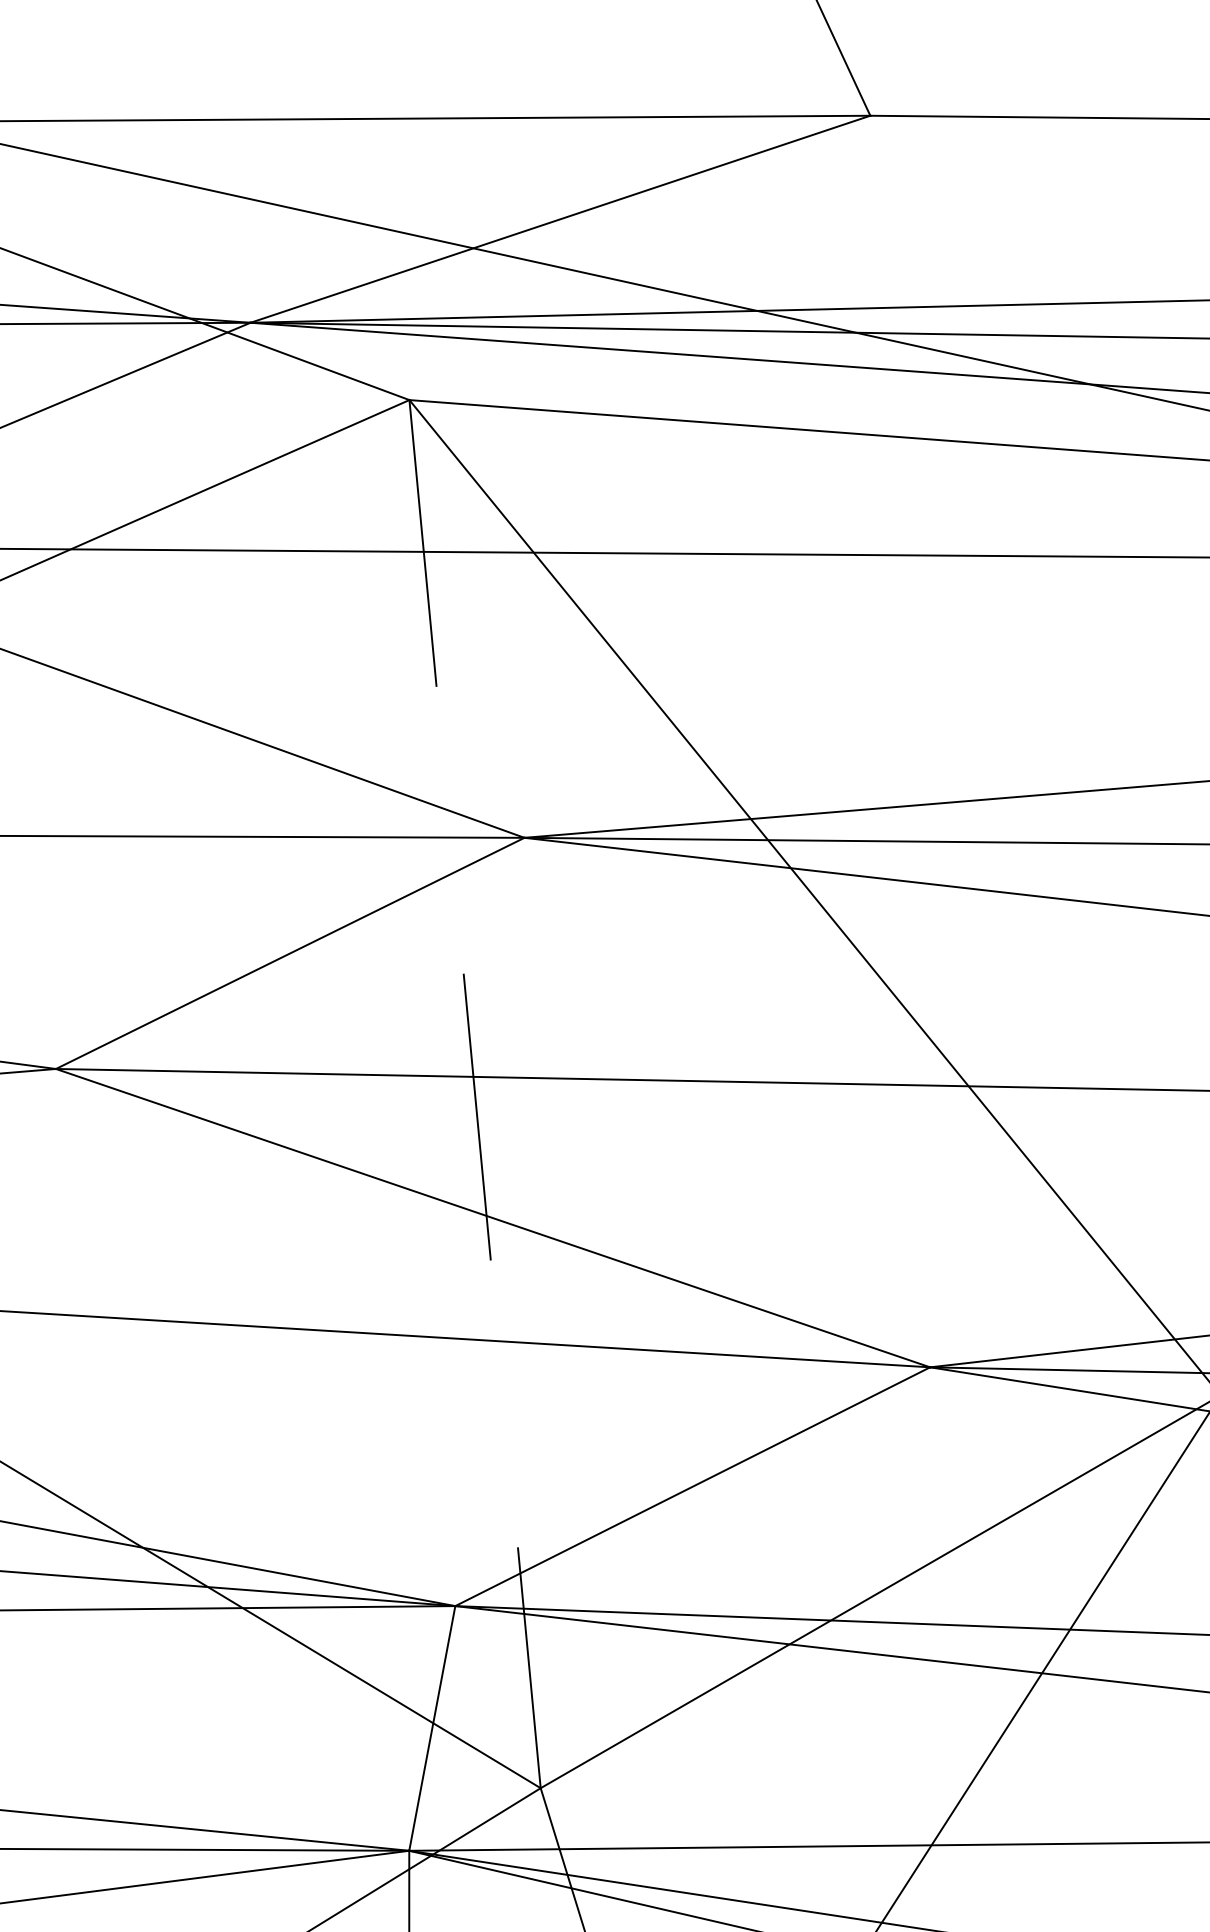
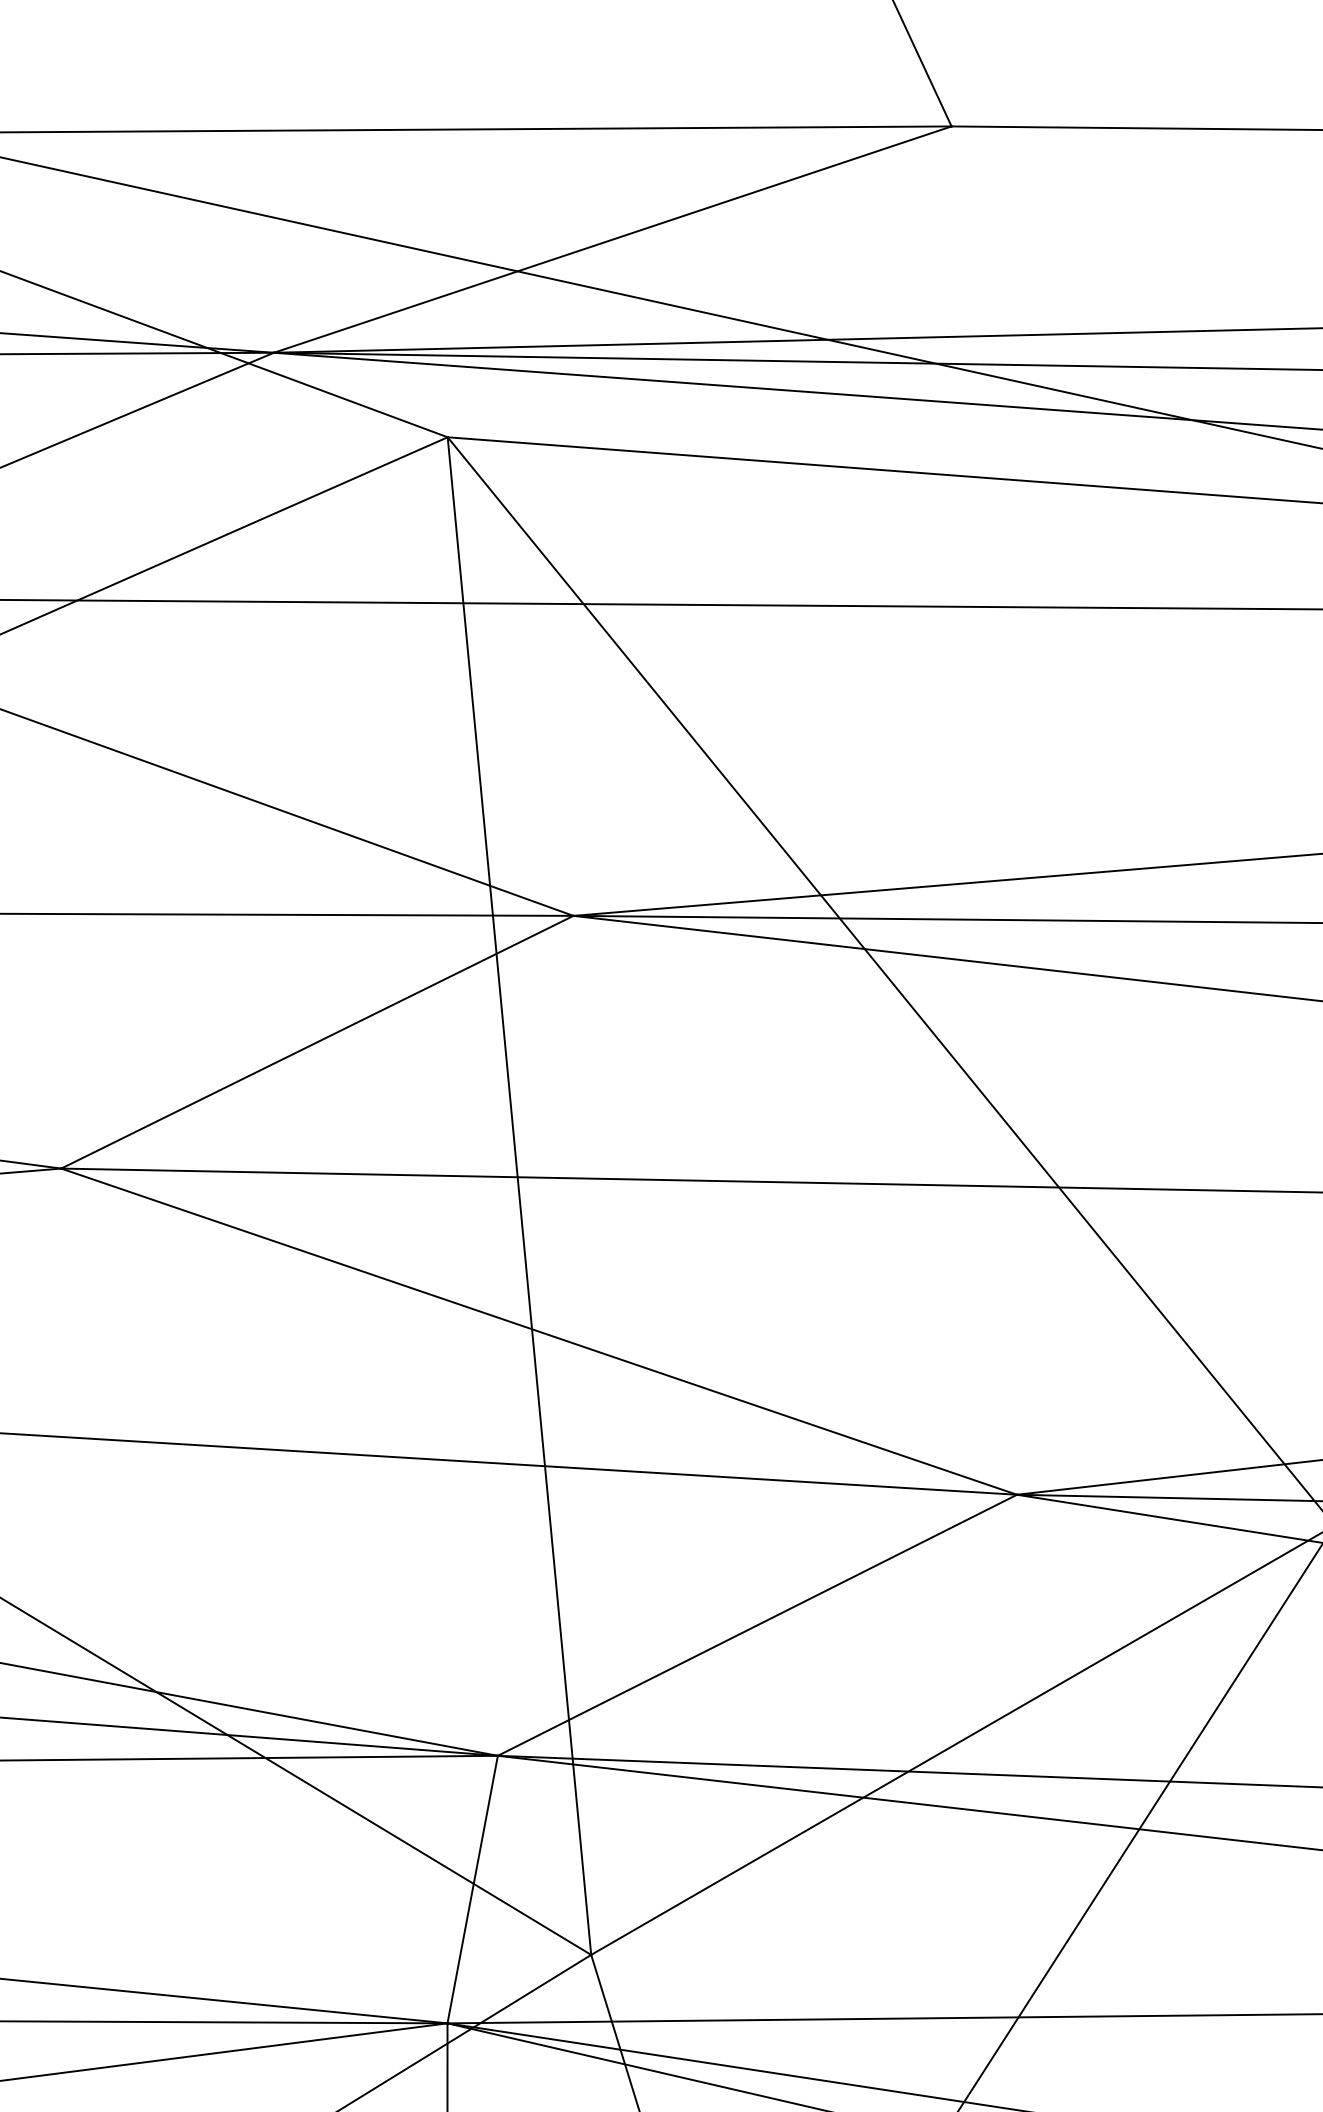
line: (475, 1094) -> (519, 1196), dashed -> solid

